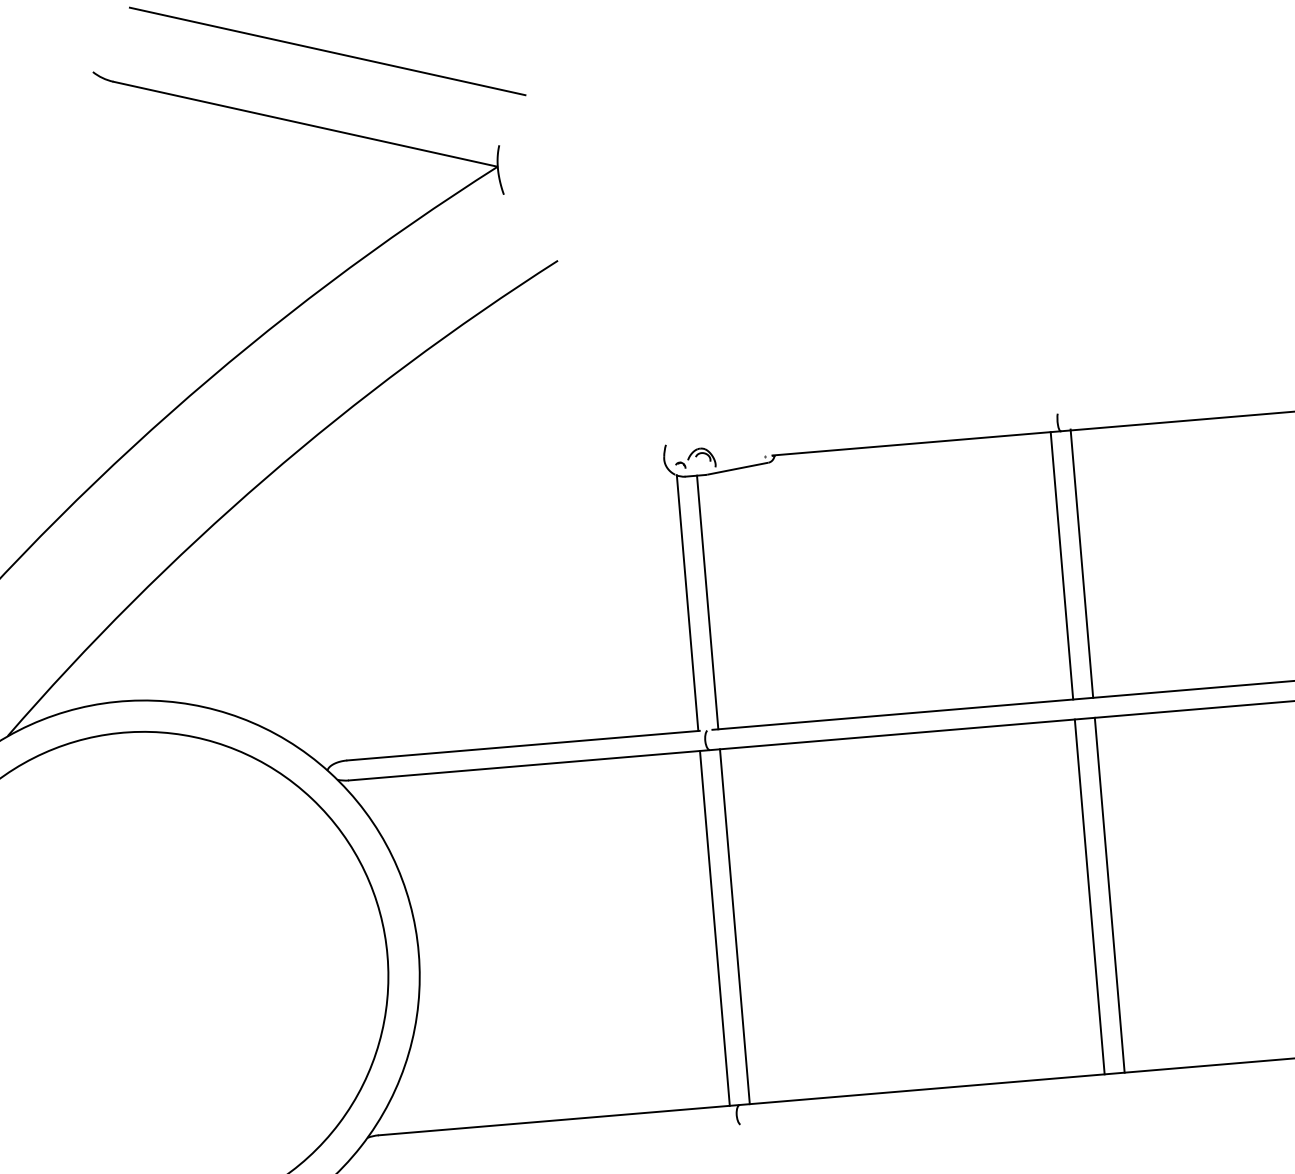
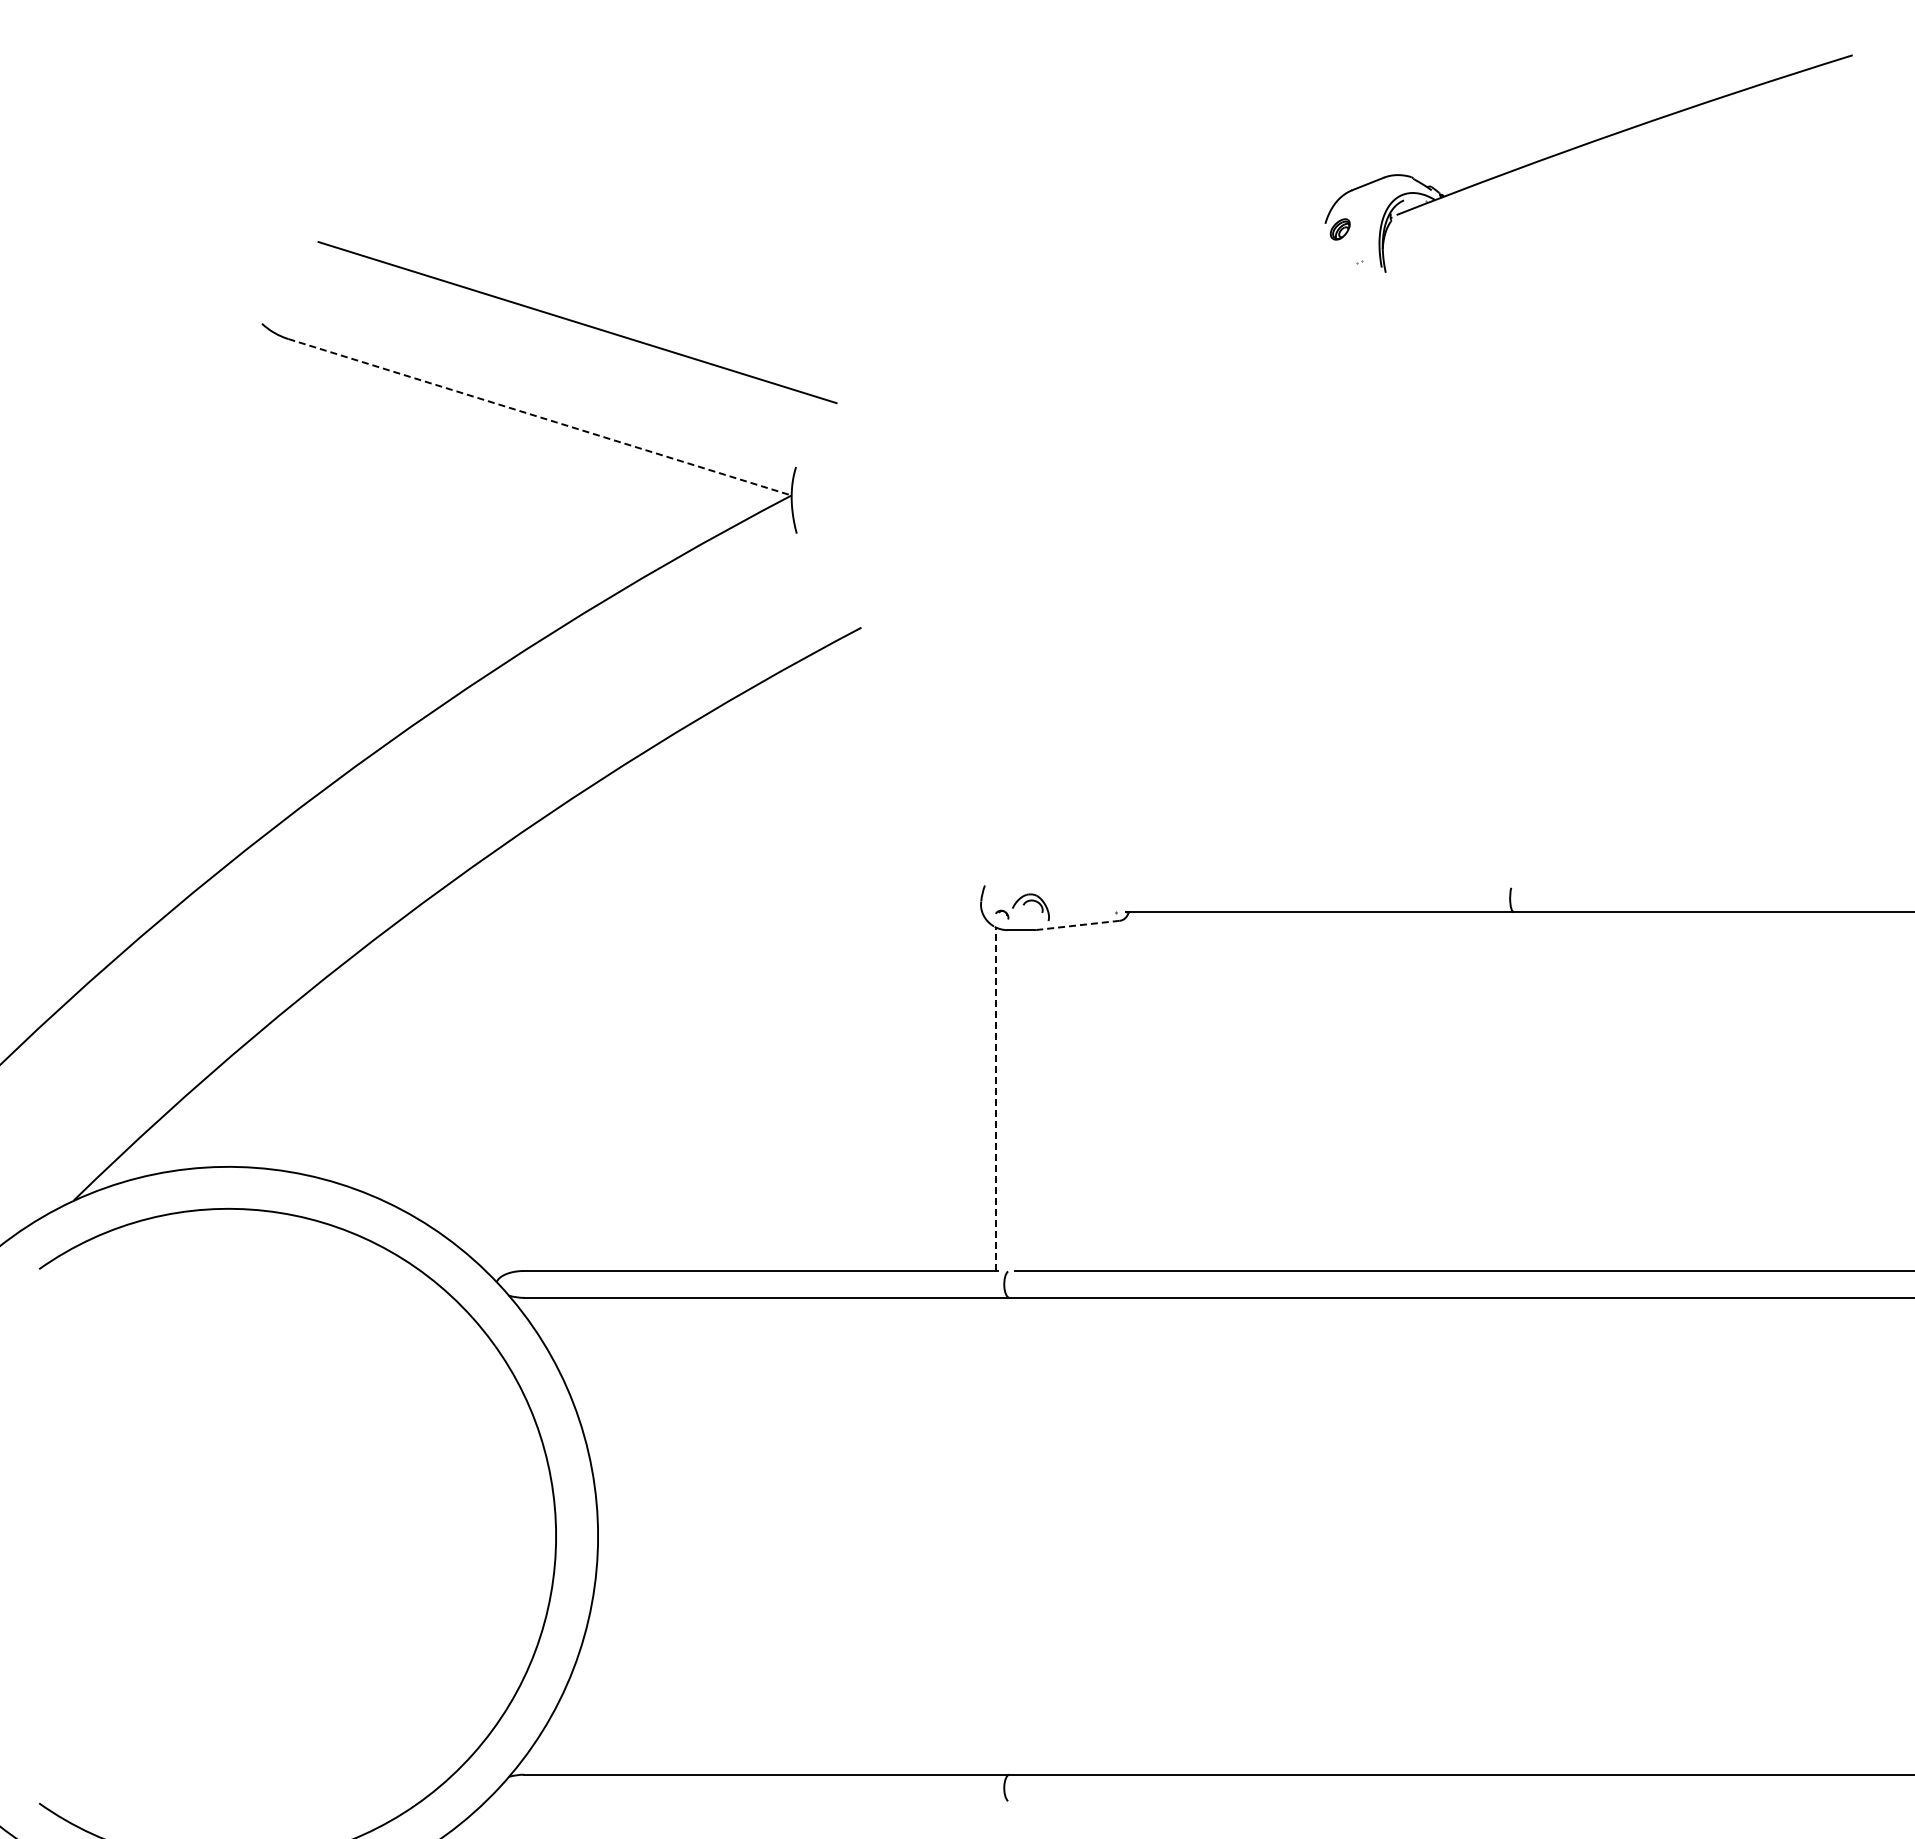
line: (306, 124) -> (540, 417), solid -> dashed
line: (738, 468) -> (1078, 925), solid -> dashed
line: (1081, 563) -> (1526, 1090), removed
line: (1061, 565) -> (1499, 1090), removed
line: (707, 602) -> (1022, 1100), removed
line: (687, 603) -> (996, 1099), solid -> dashed
line: (1109, 894) -> (1526, 1535), removed
line: (1089, 896) -> (1499, 1535), removed
line: (734, 926) -> (1022, 1535), removed
line: (715, 927) -> (996, 1535), removed

